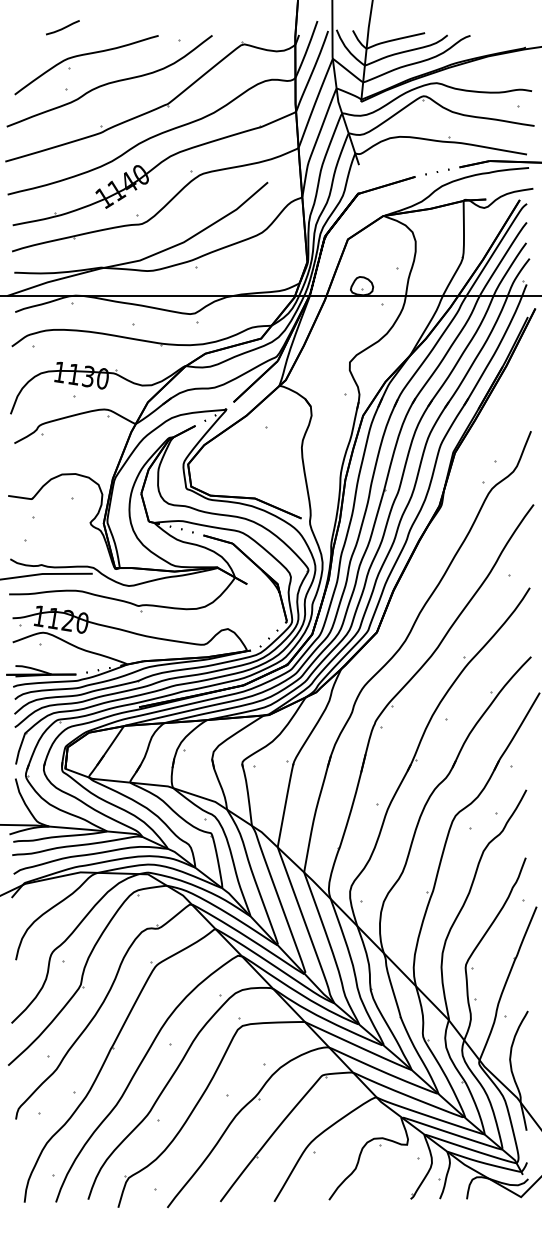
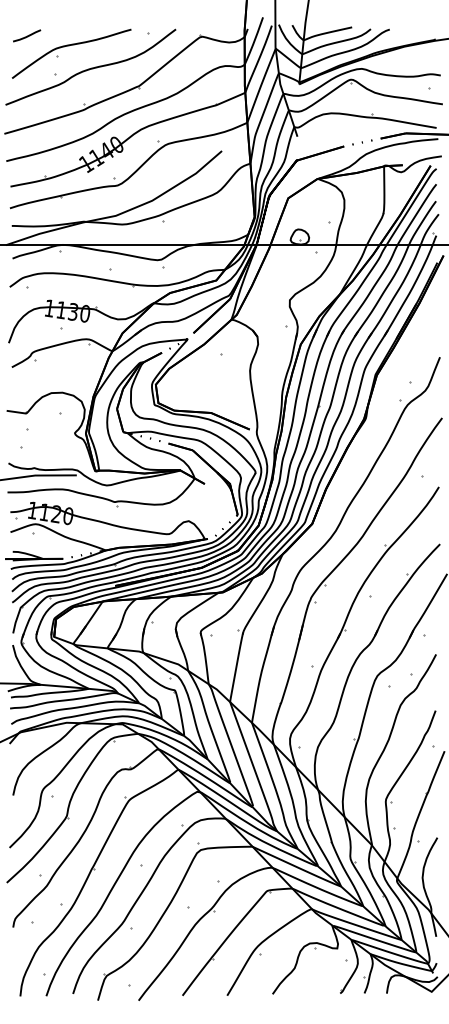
curve: (63, 27) -> (27, 35), moved

